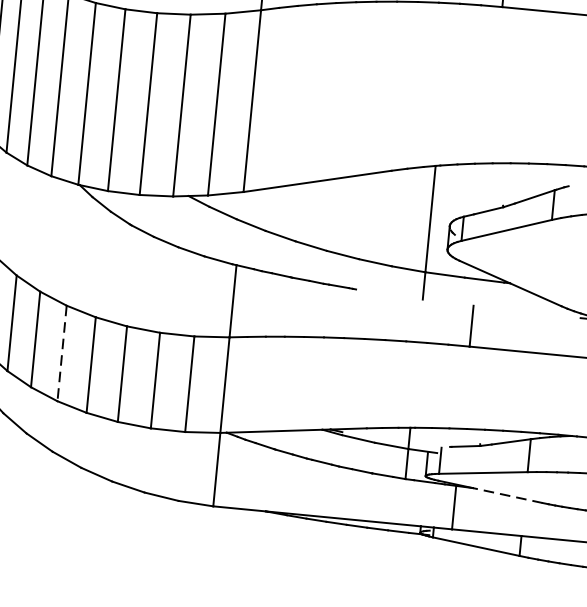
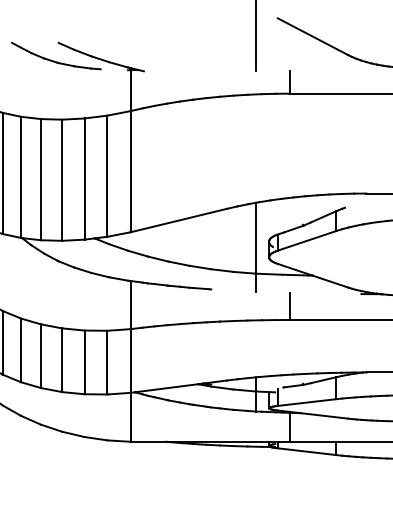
line: (62, 353) -> (21, 350), dashed -> solid
line: (507, 494) -> (324, 415), dashed -> solid

